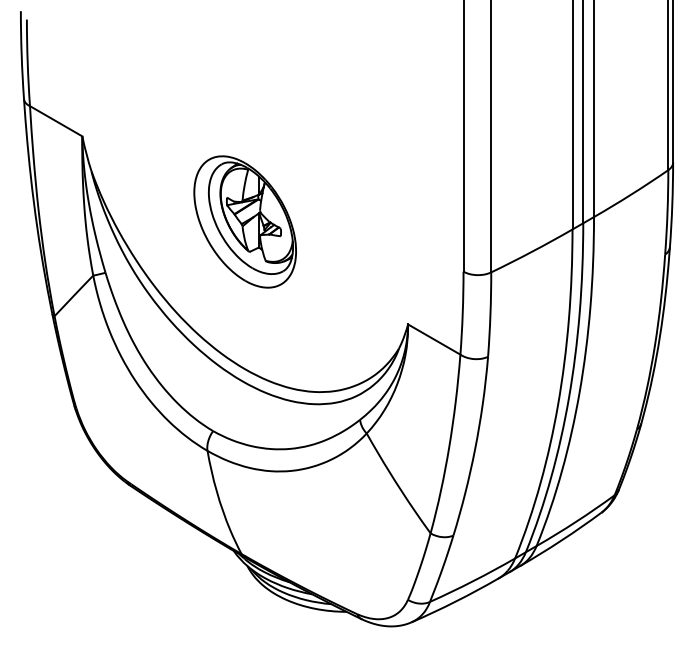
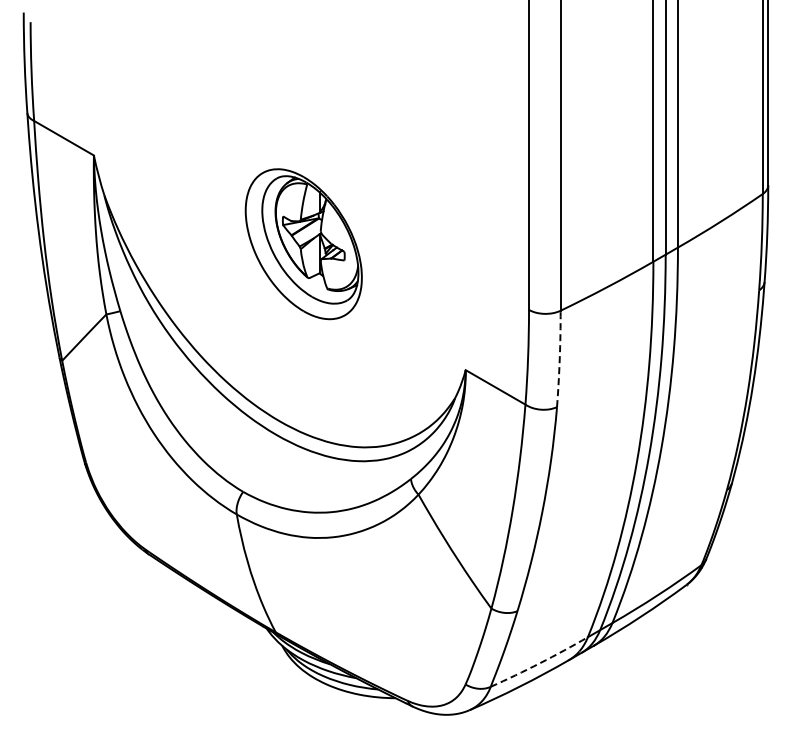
part: (244, 222) -> (303, 244), moved
arc: (490, 314) -> (559, 358), solid -> dashed
arc: (472, 581) -> (539, 663), solid -> dashed

